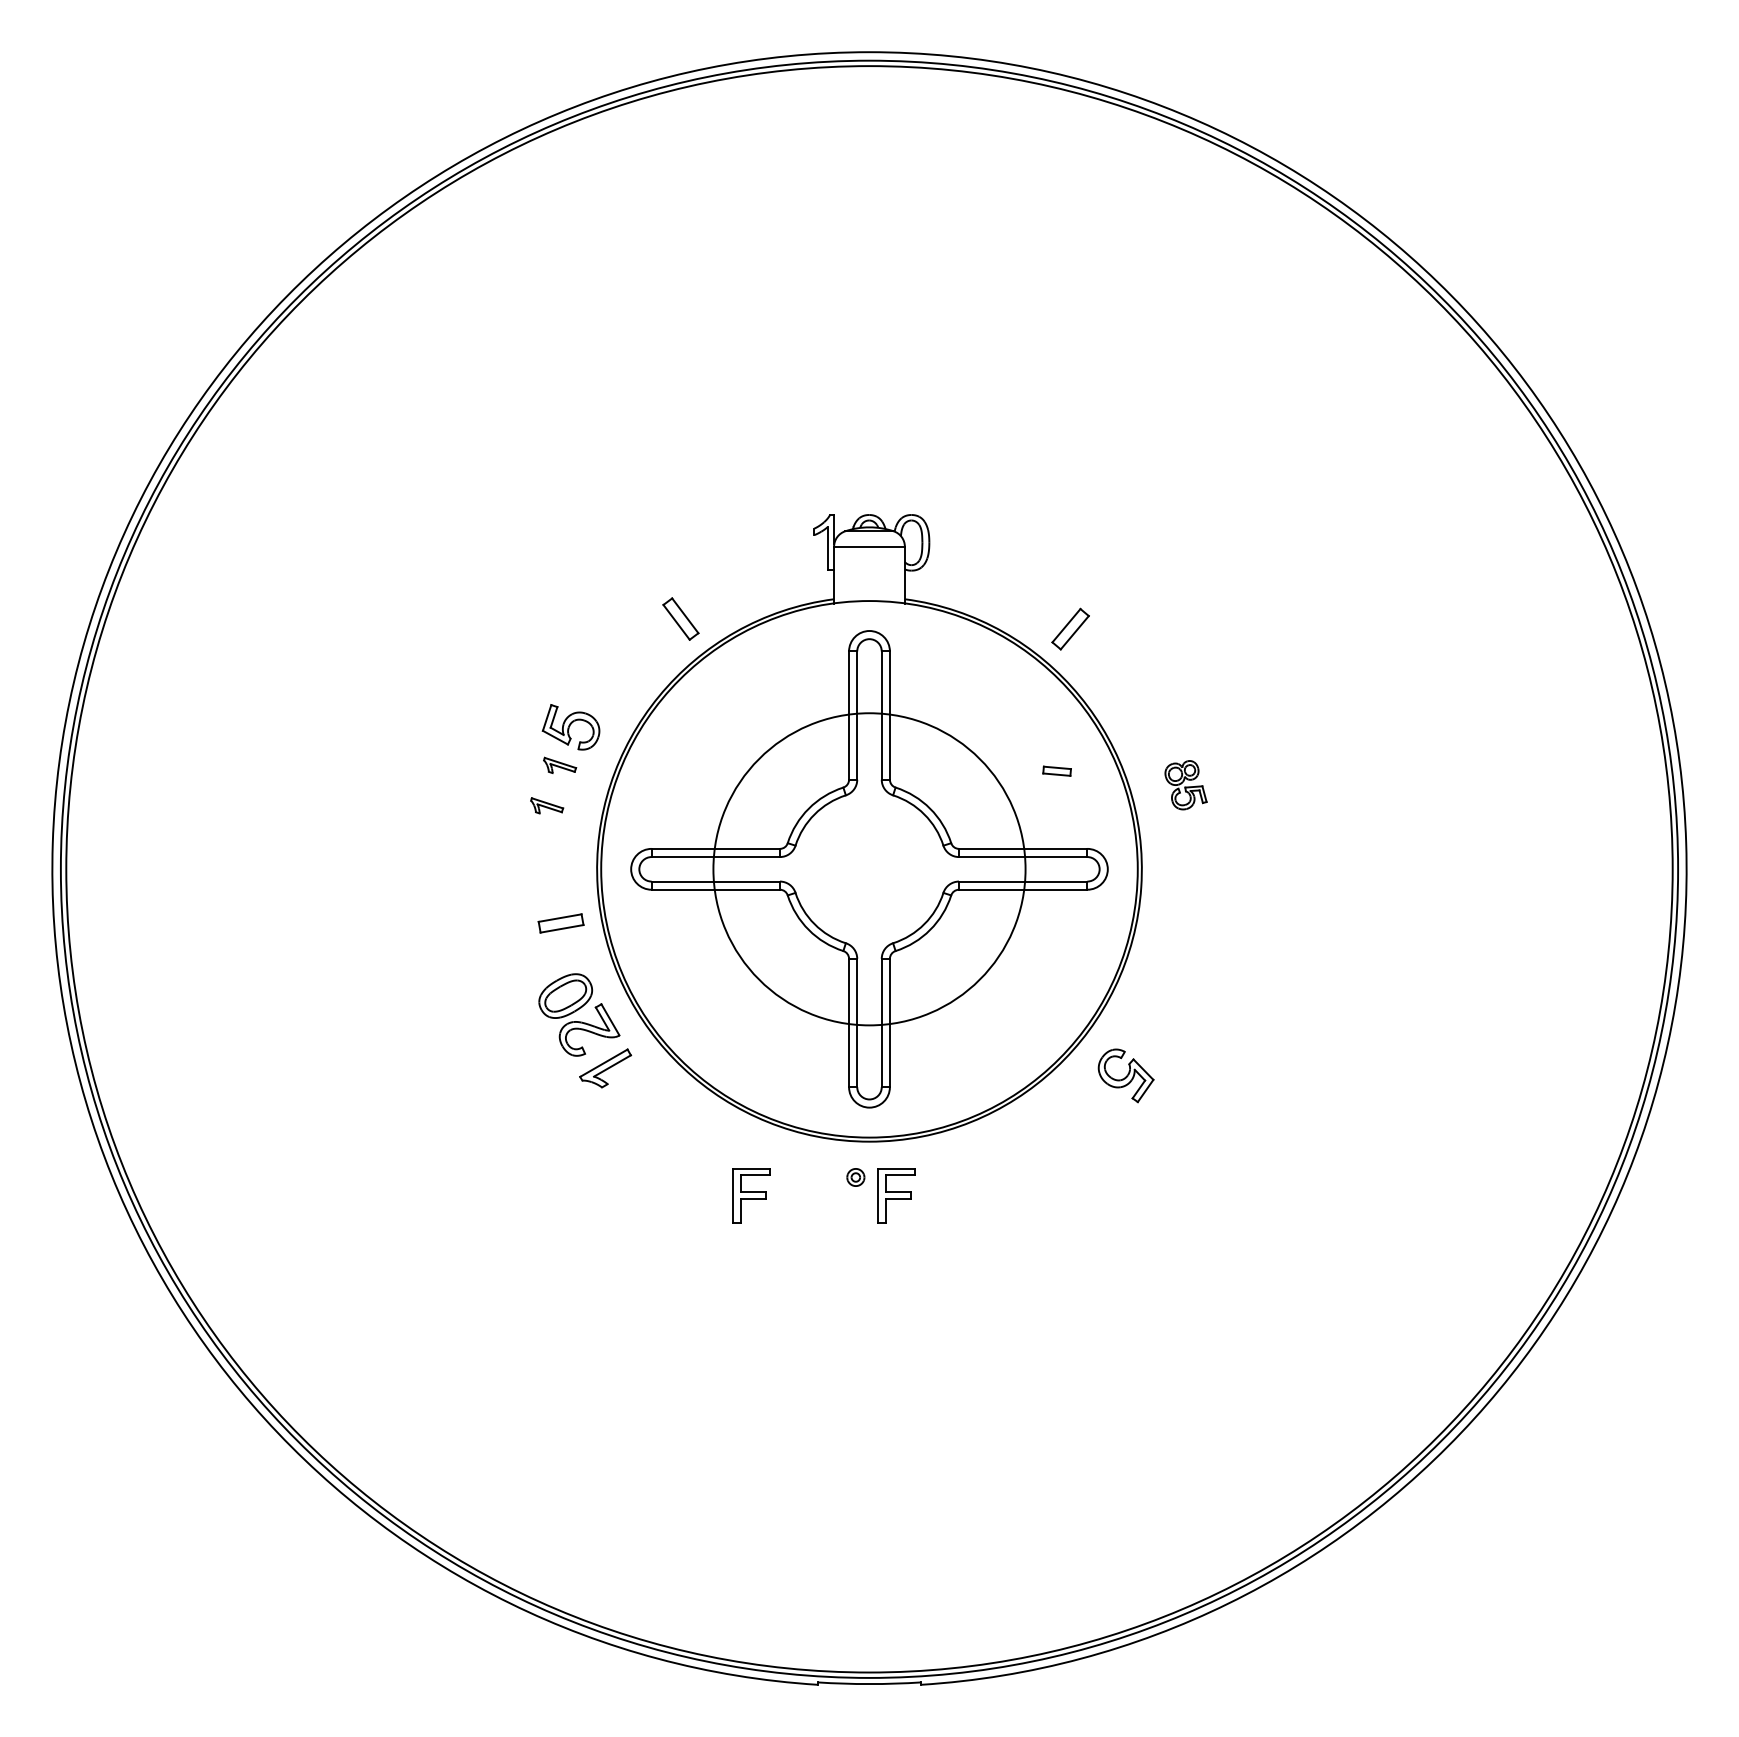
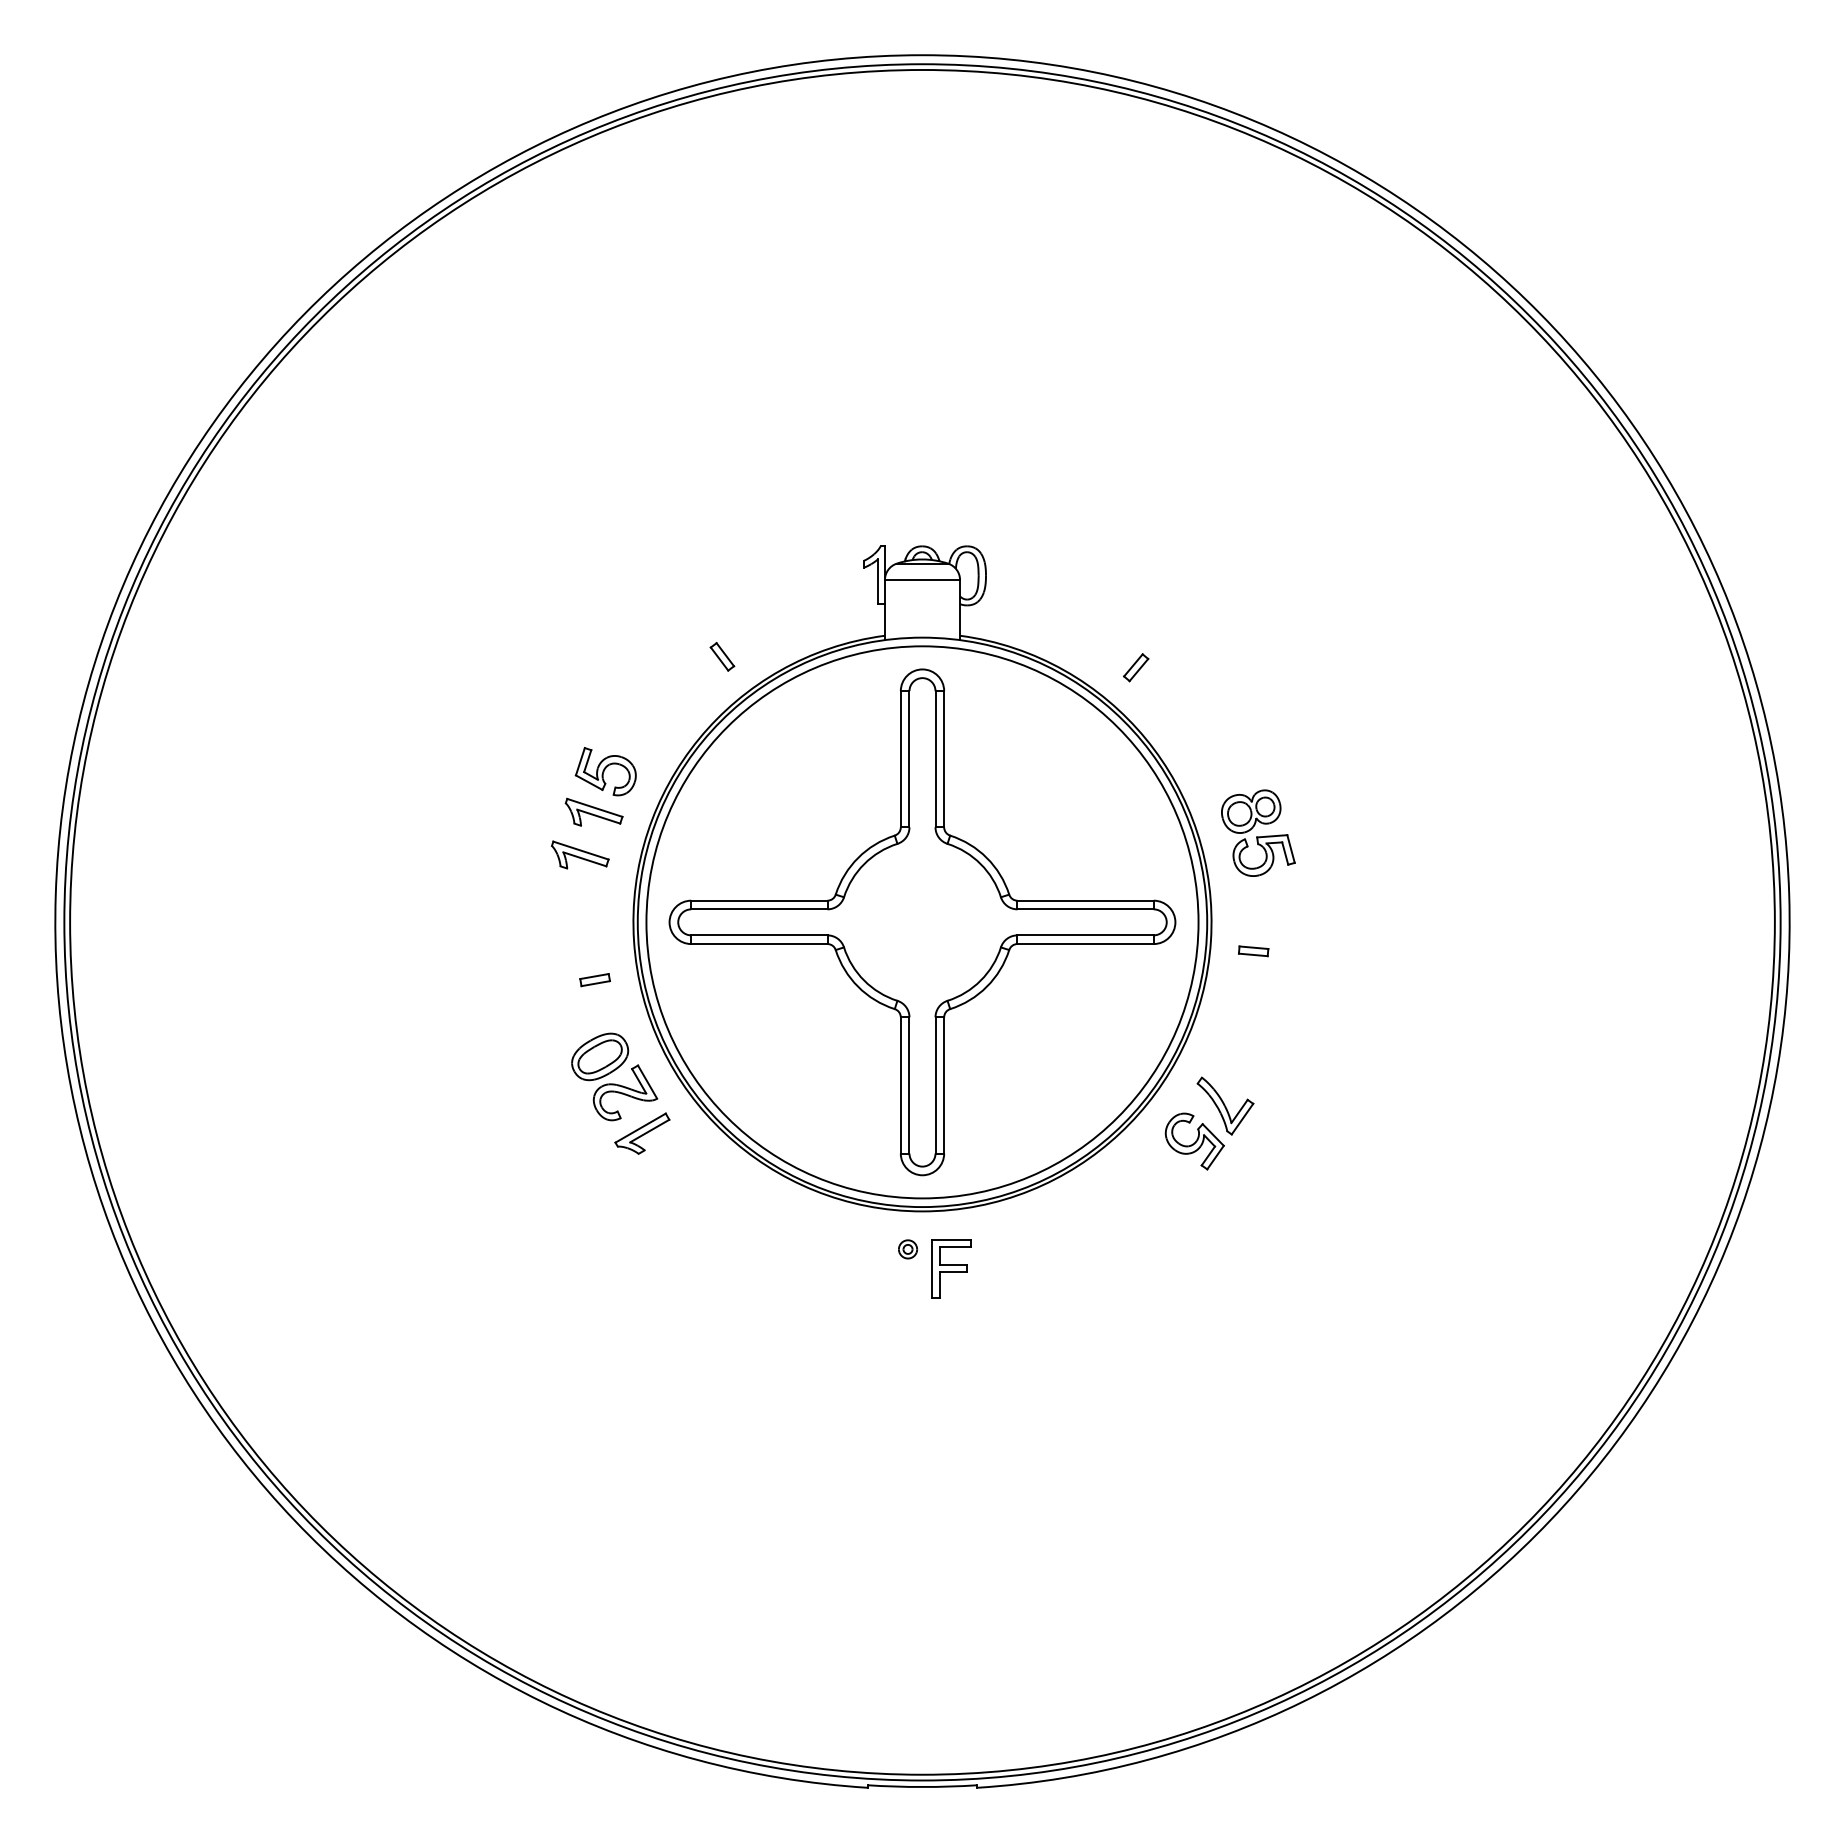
part: (681, 618) -> (722, 656), size x0.62
part: (1071, 629) -> (1136, 667), size x0.62
part: (559, 764) -> (593, 811), size x1.67
part: (1057, 771) -> (1253, 951), moved
part: (1186, 784) -> (1258, 832), size x1.67
part: (547, 805) -> (580, 854), size x1.67
circle: (869, 869) -> (922, 922), size x1.67
part: (560, 924) -> (594, 980), size x0.62
part: (1155, 1041) -> (1225, 1105), added
part: (751, 1195) -> (797, 1268), removed

